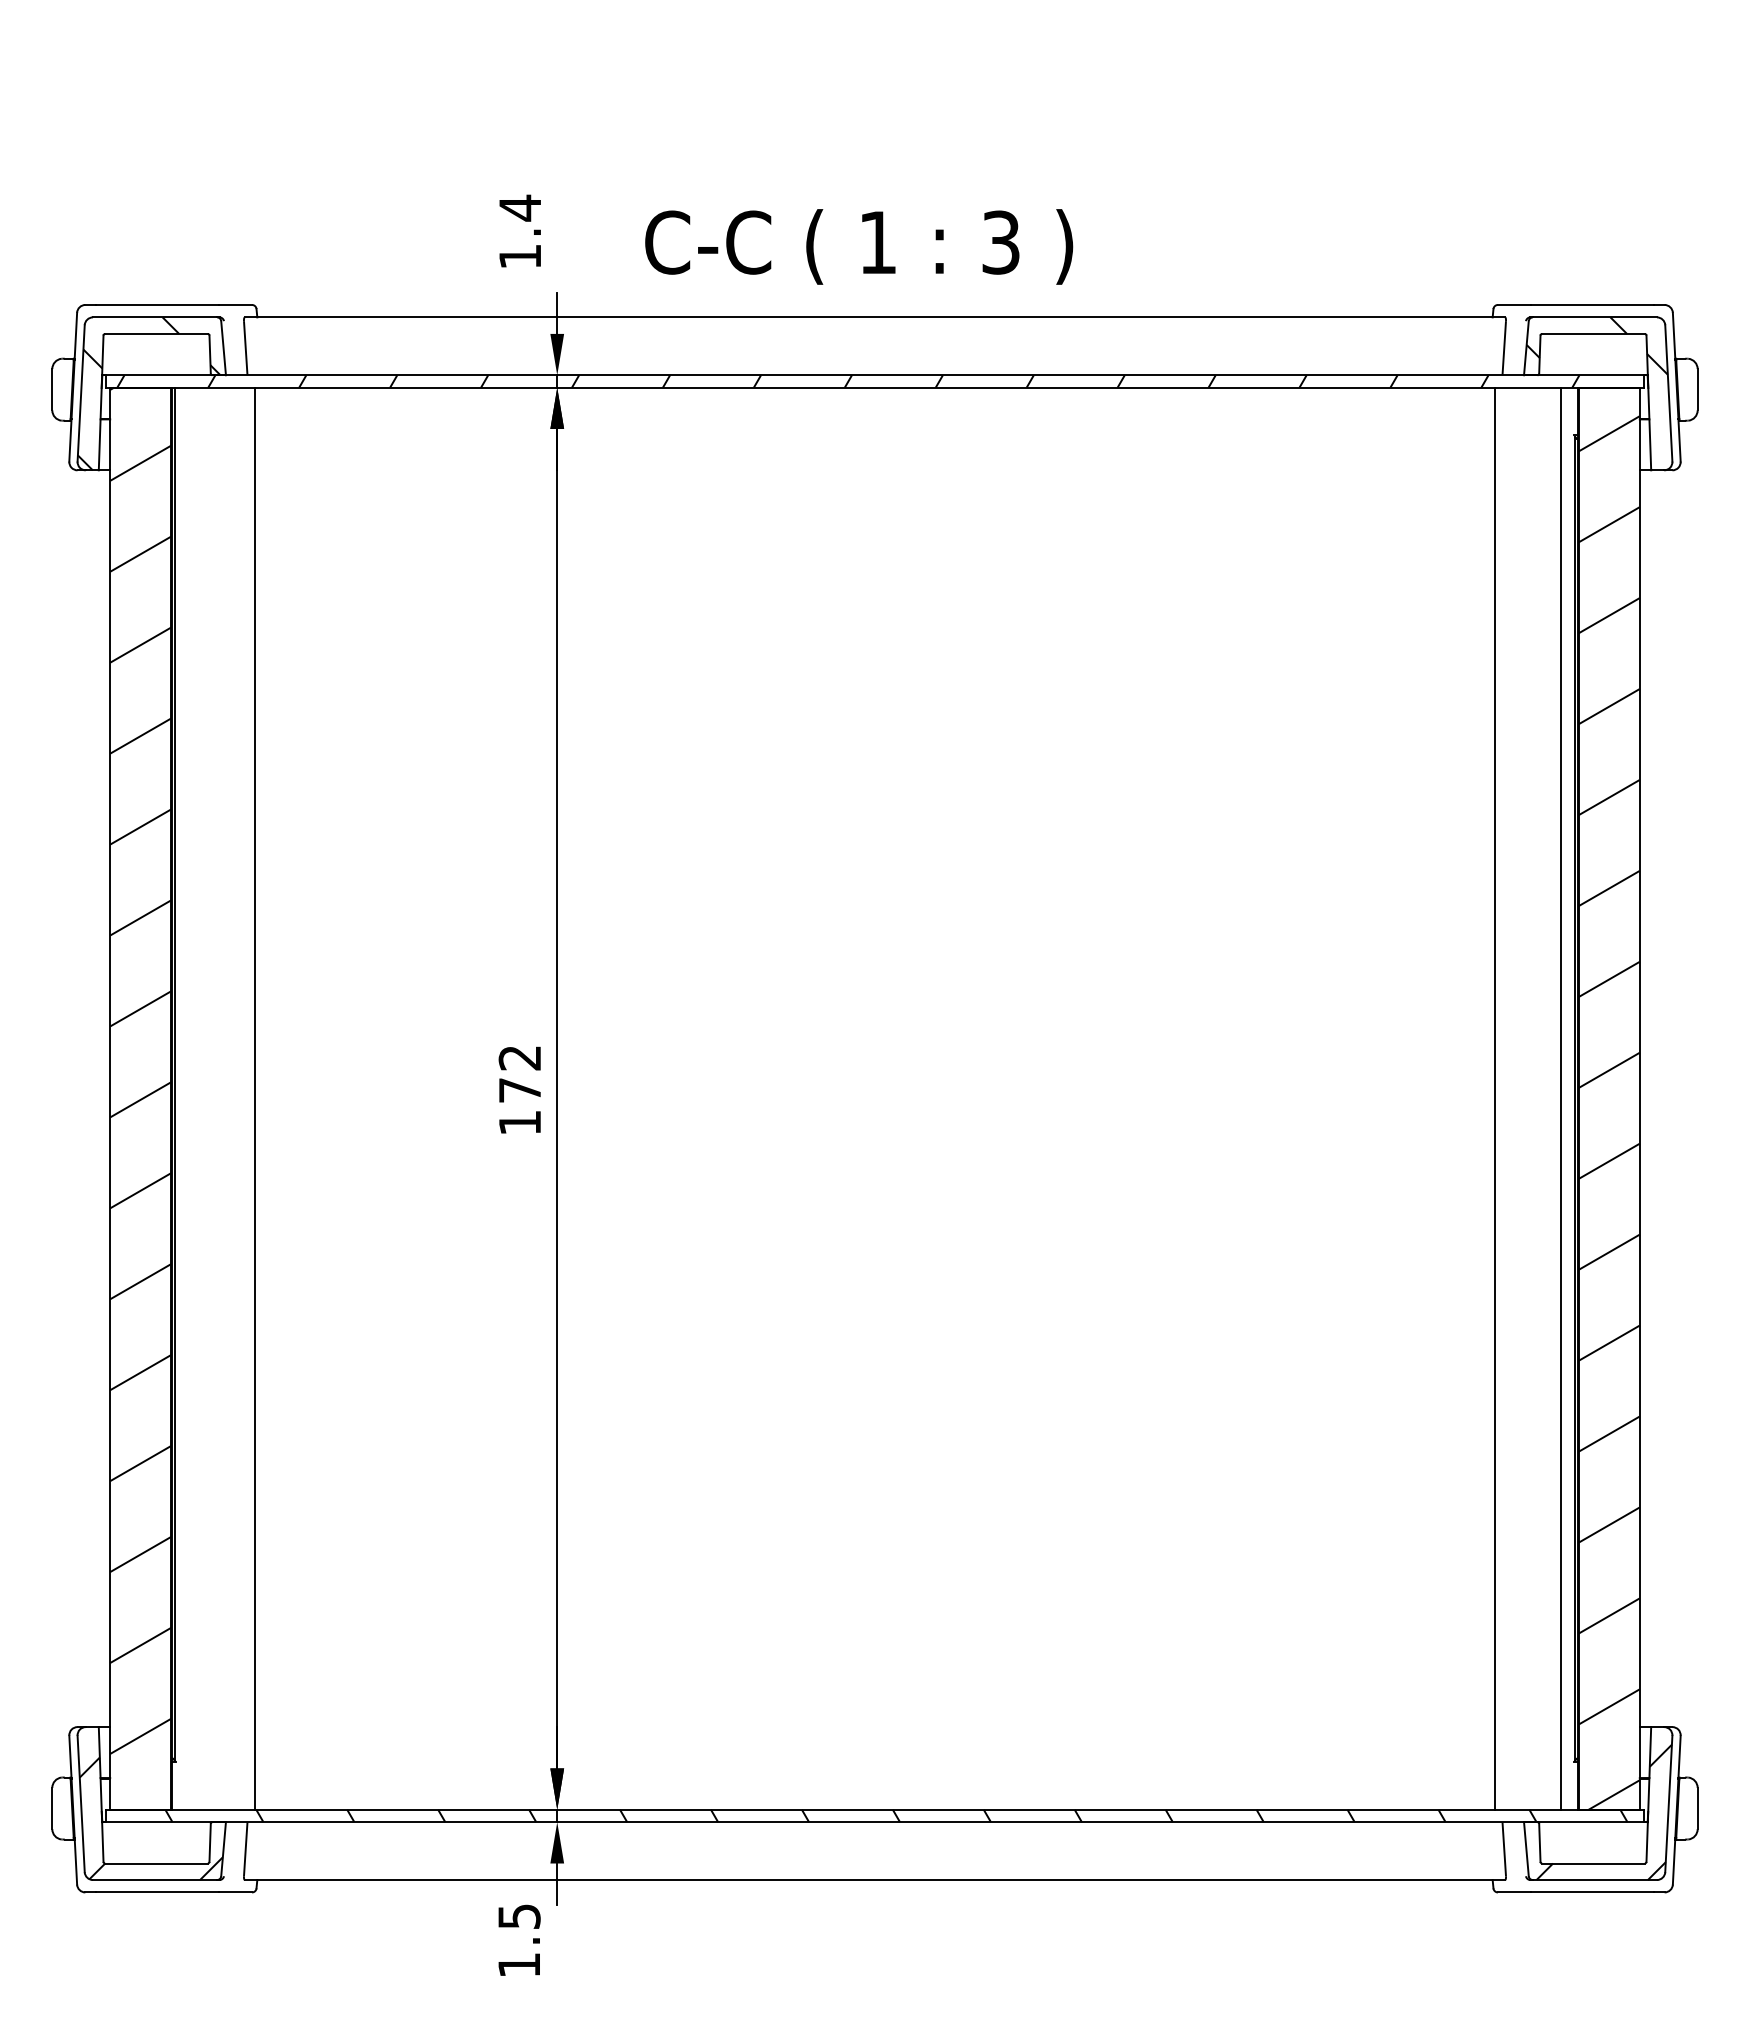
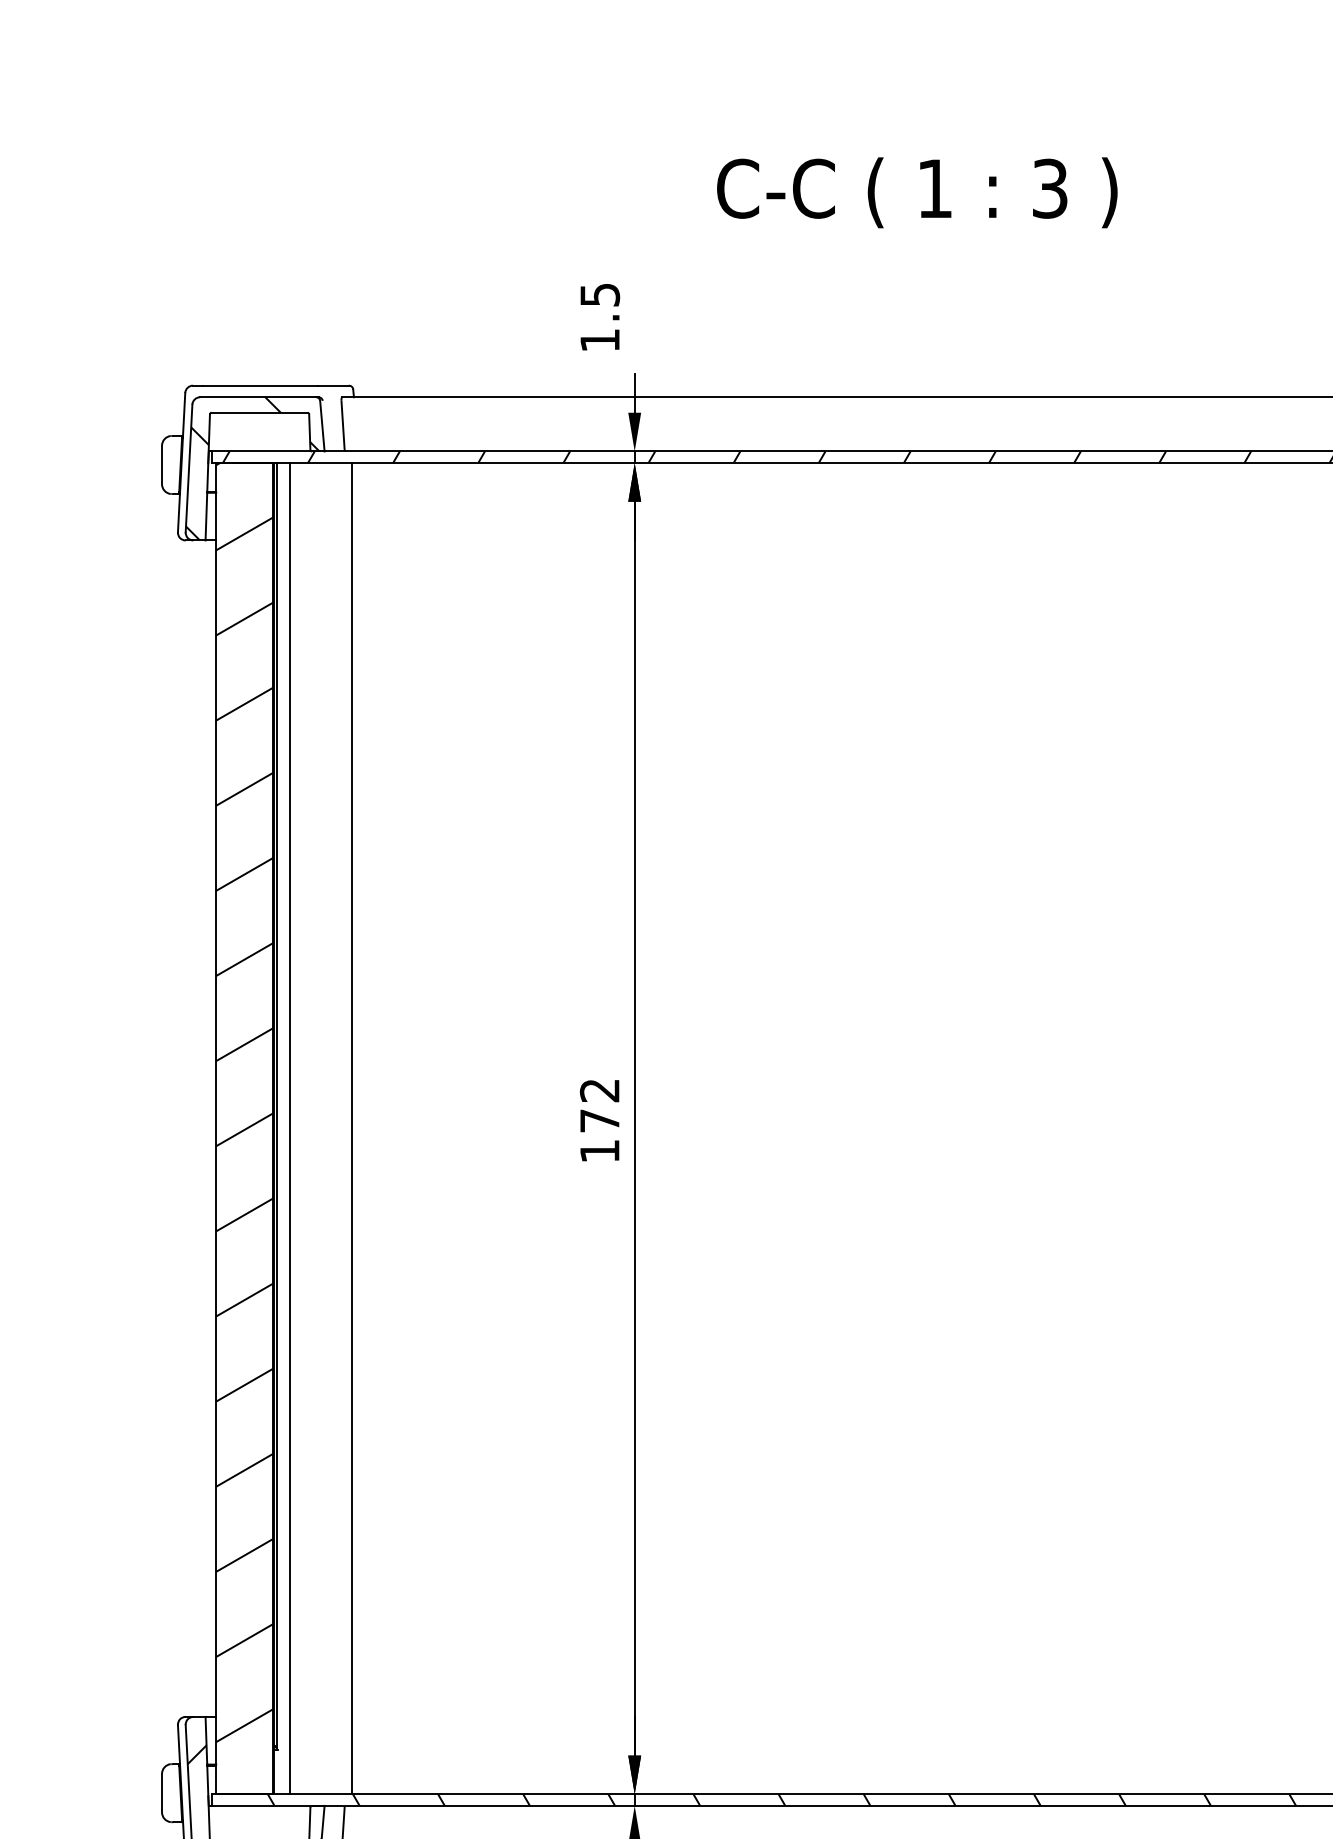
text: (520, 207) -> (600, 294), 1.4 -> 1.5
text: (859, 246) -> (917, 192), moved
line: (188, 1098) -> (289, 1128), added

